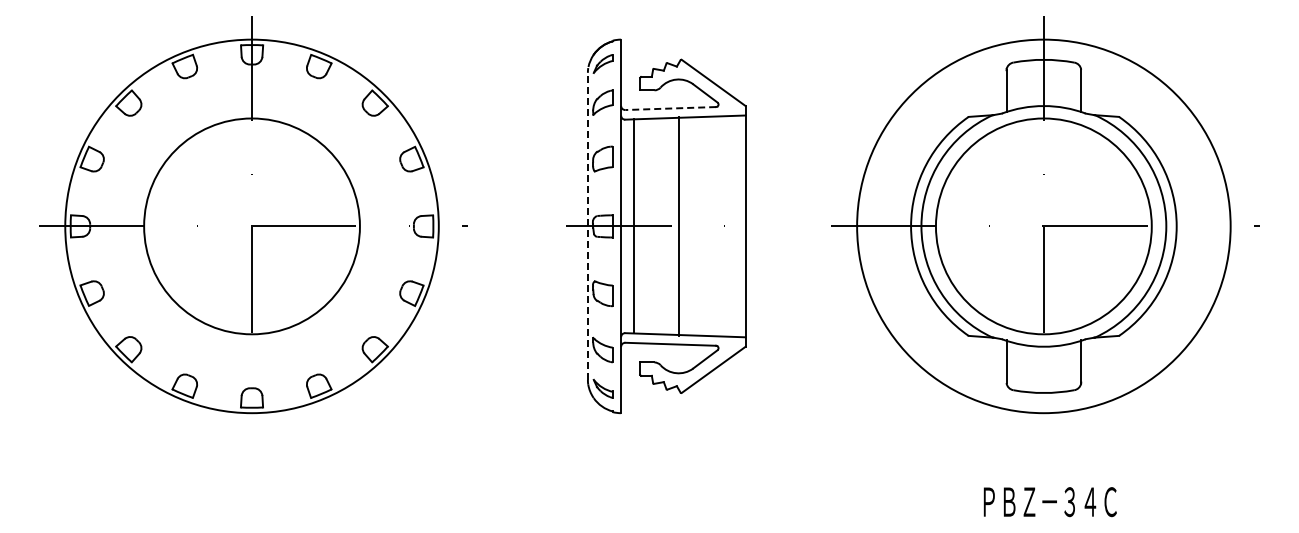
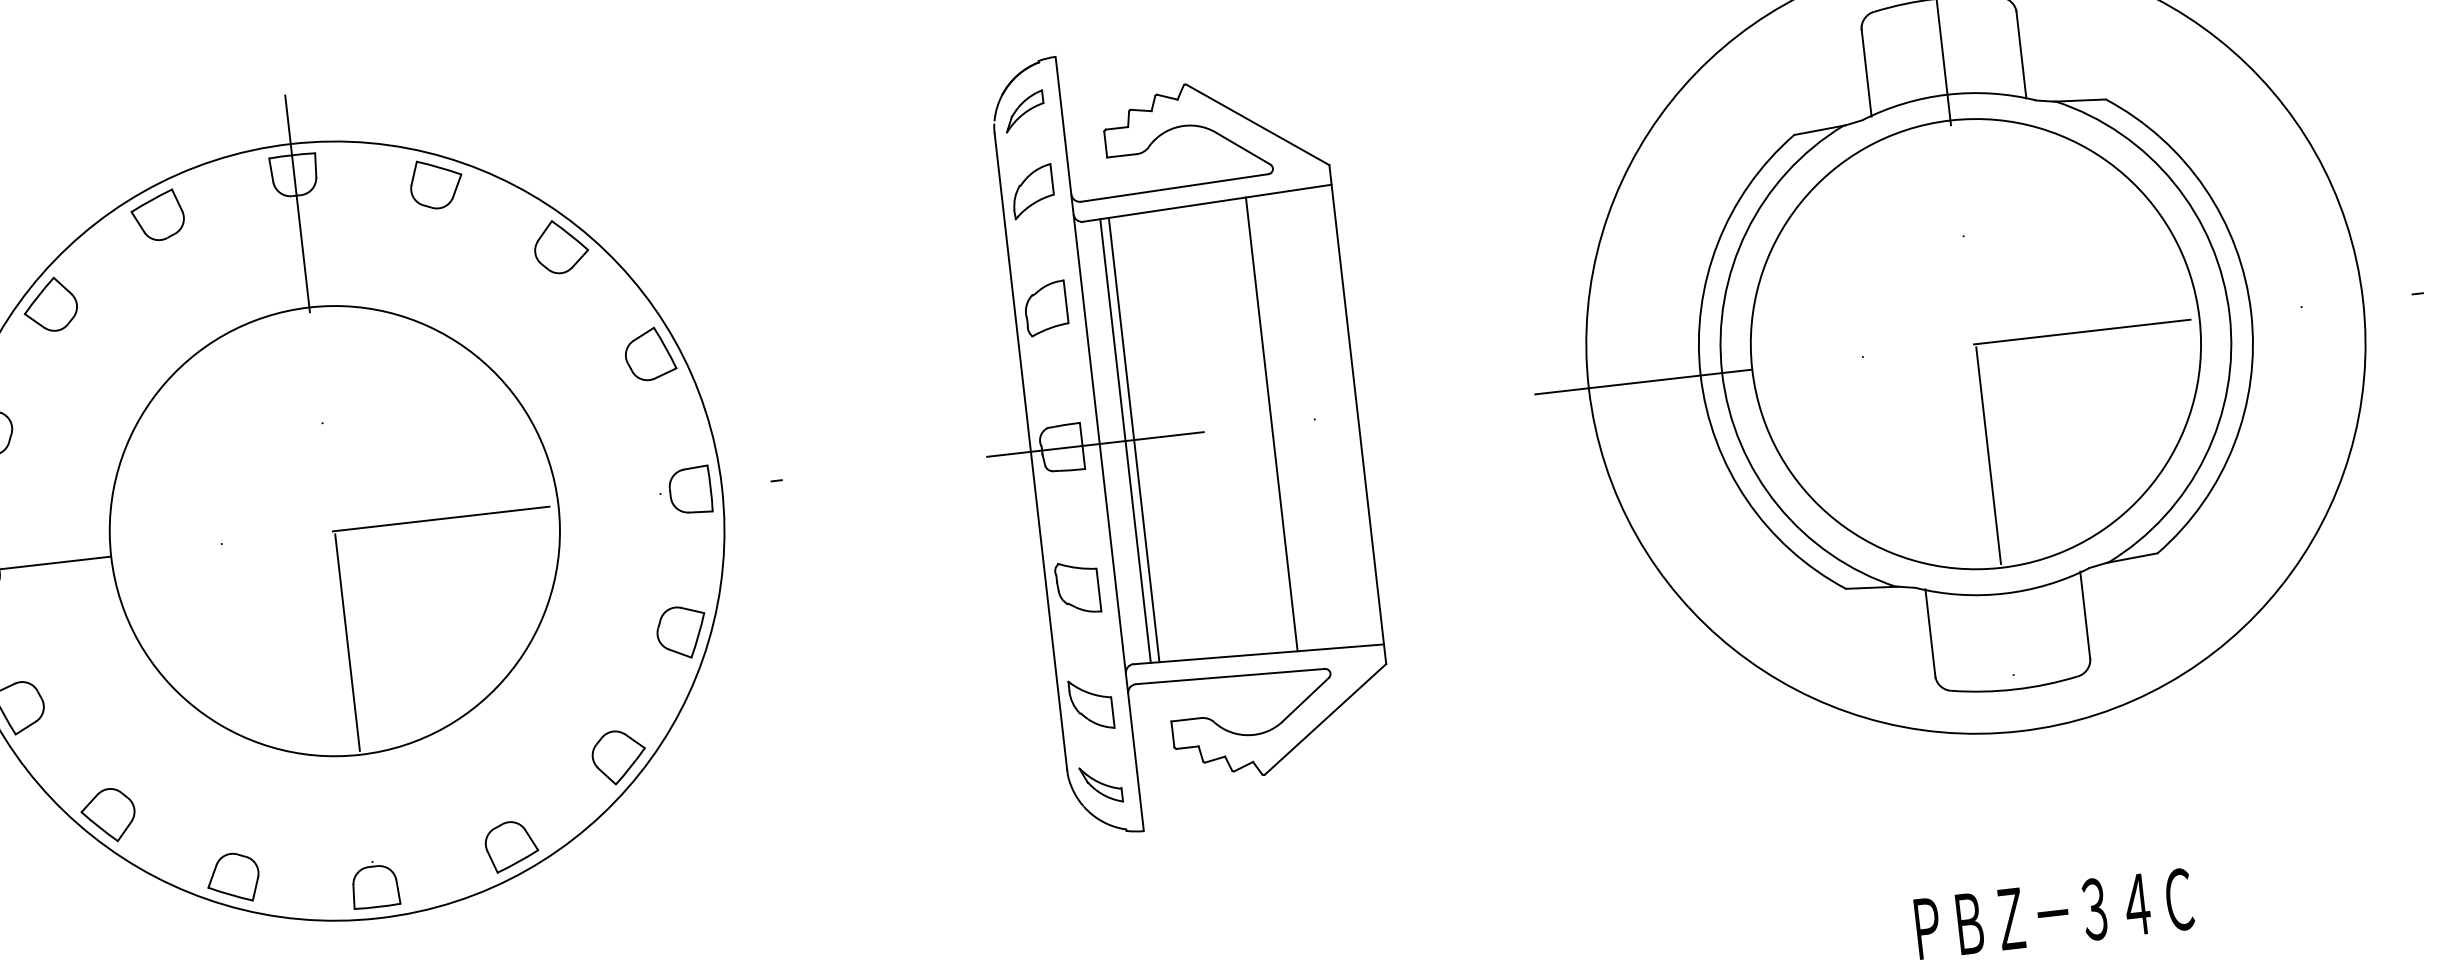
line: (670, 108) -> (1174, 187), dashed -> solid
line: (679, 225) -> (1272, 422), moved
line: (587, 226) -> (1030, 452), dashed -> solid
line: (637, 226) -> (1133, 440), added

